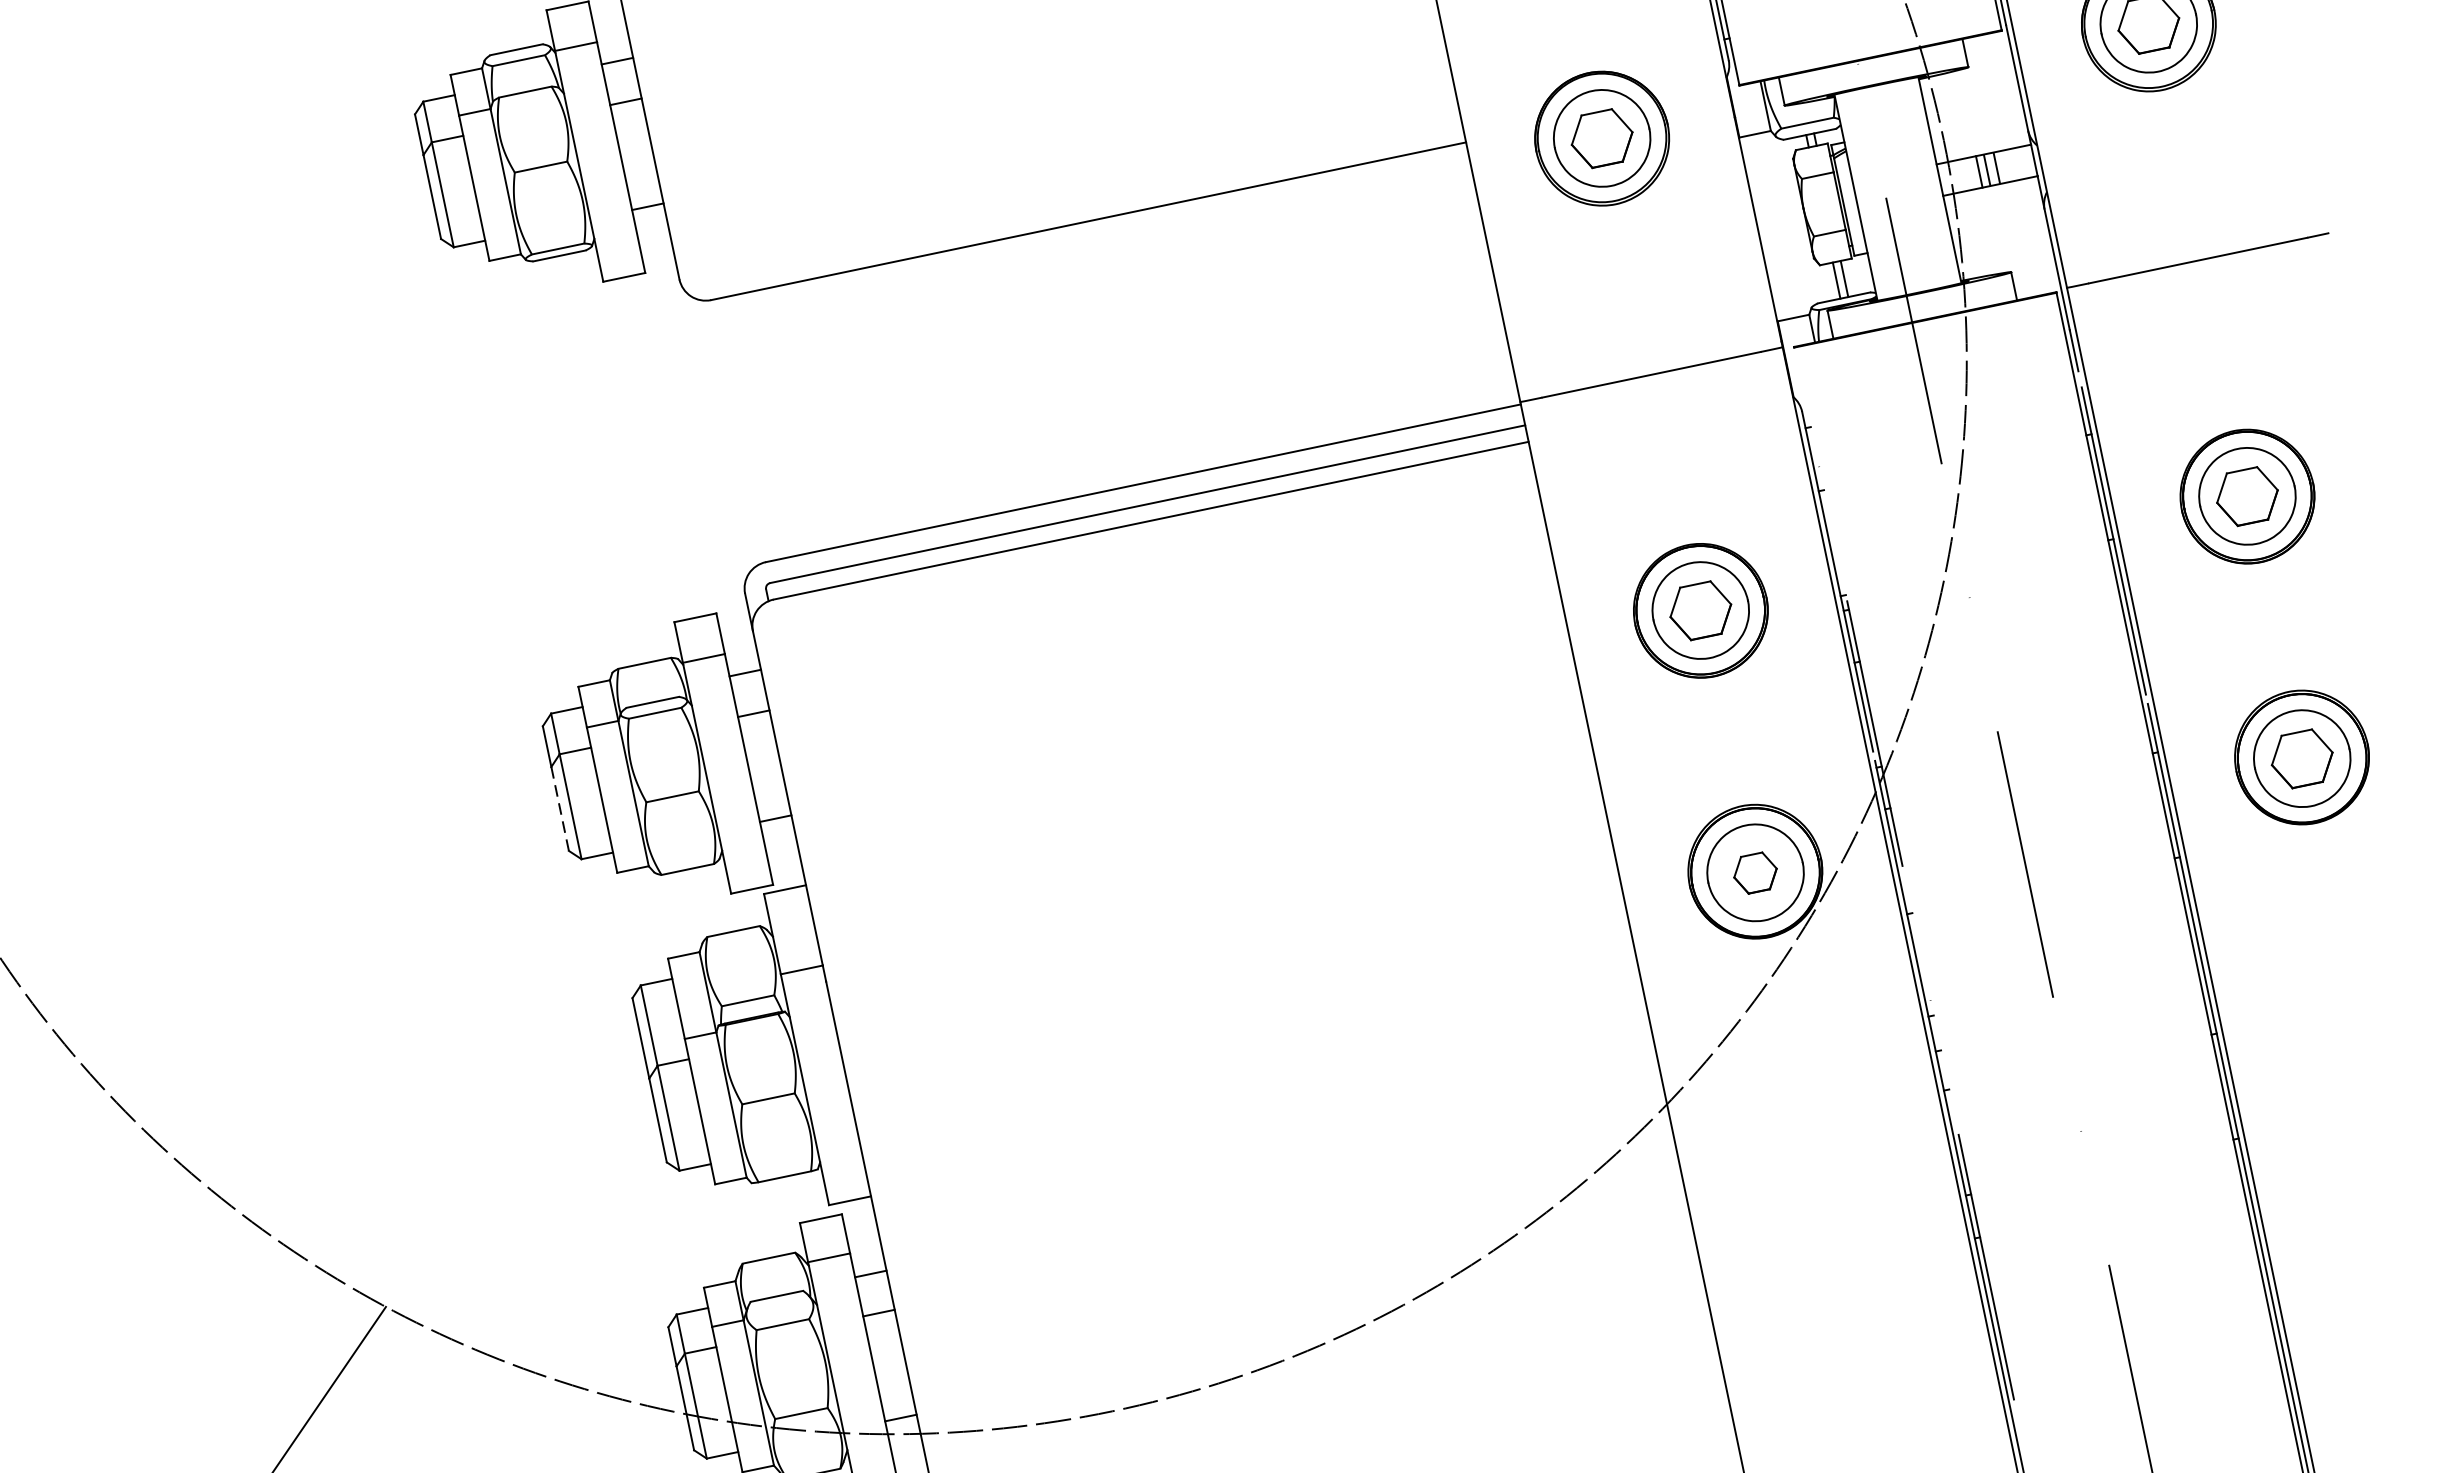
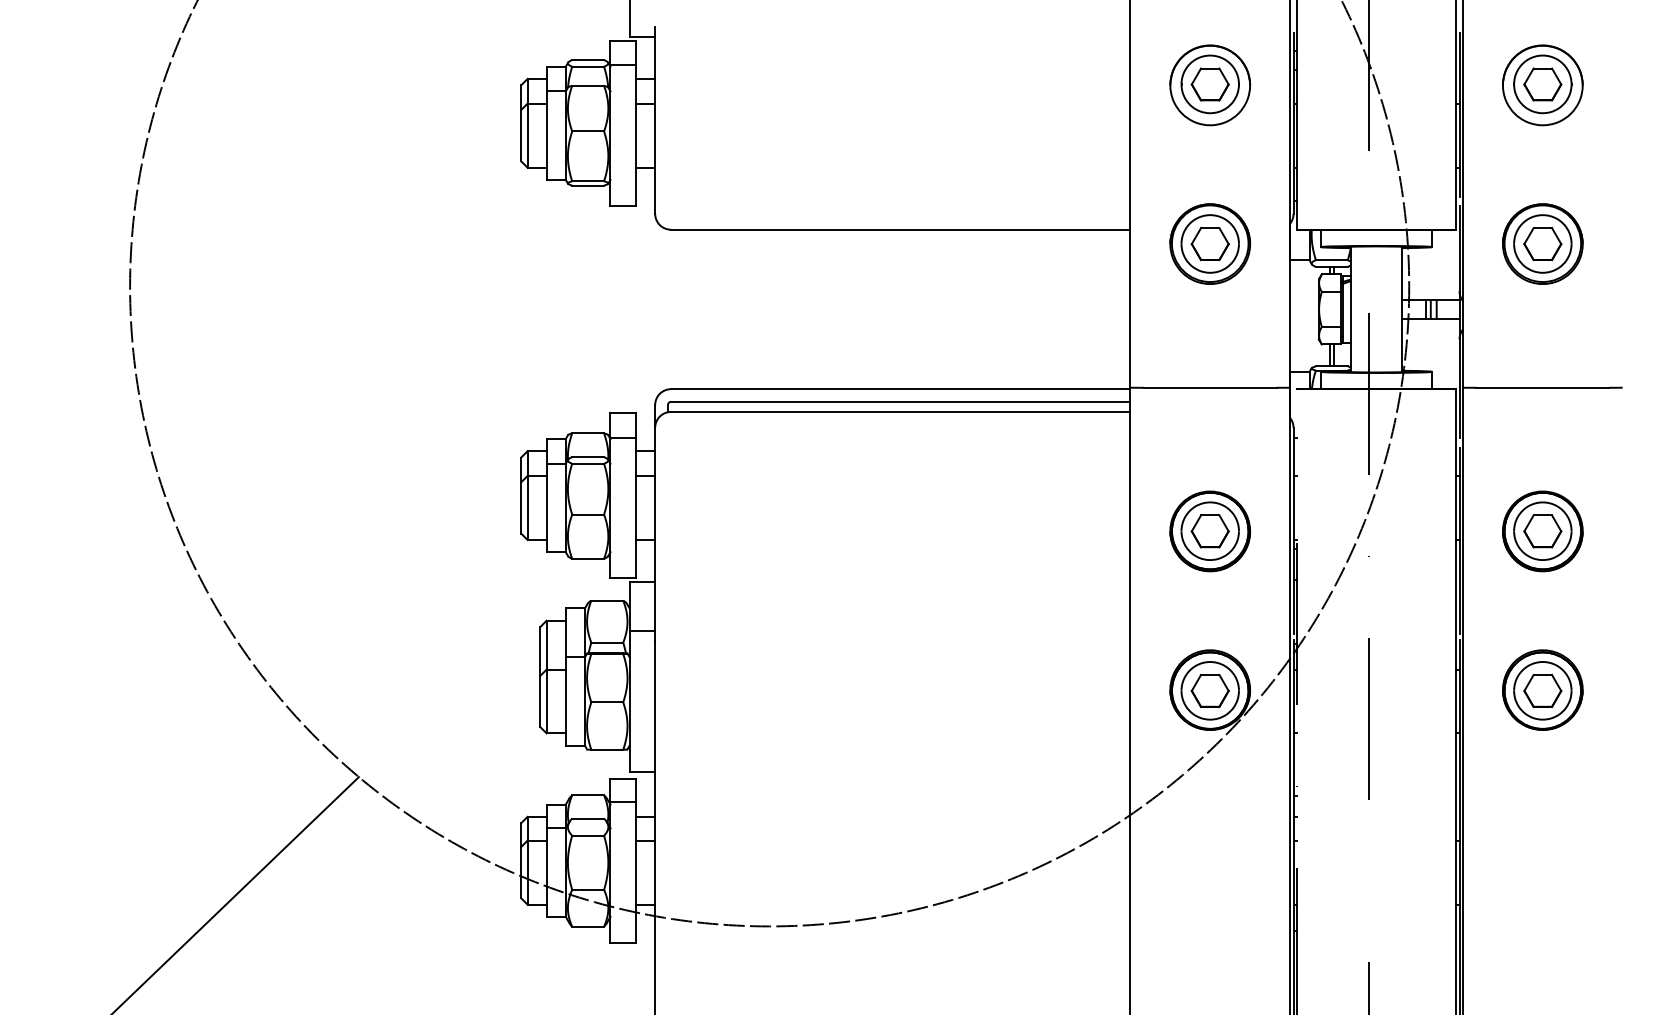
line: (560, 808) -> (521, 507), dashed -> solid
part: (1754, 872) -> (1209, 690), size x1.43

